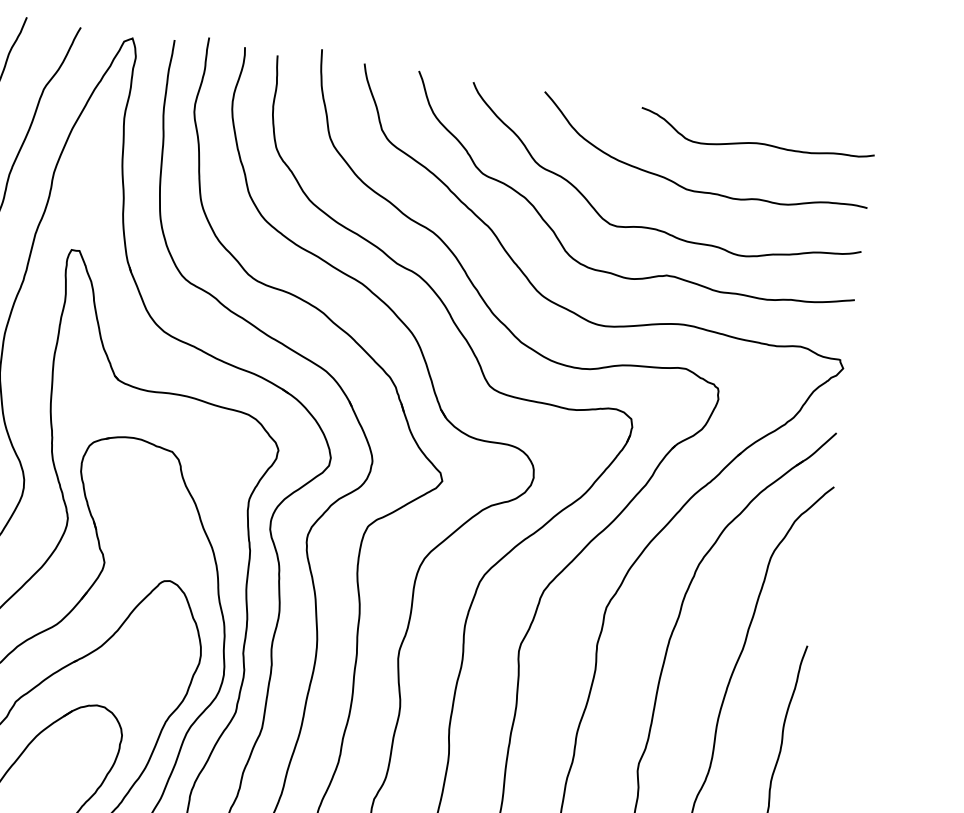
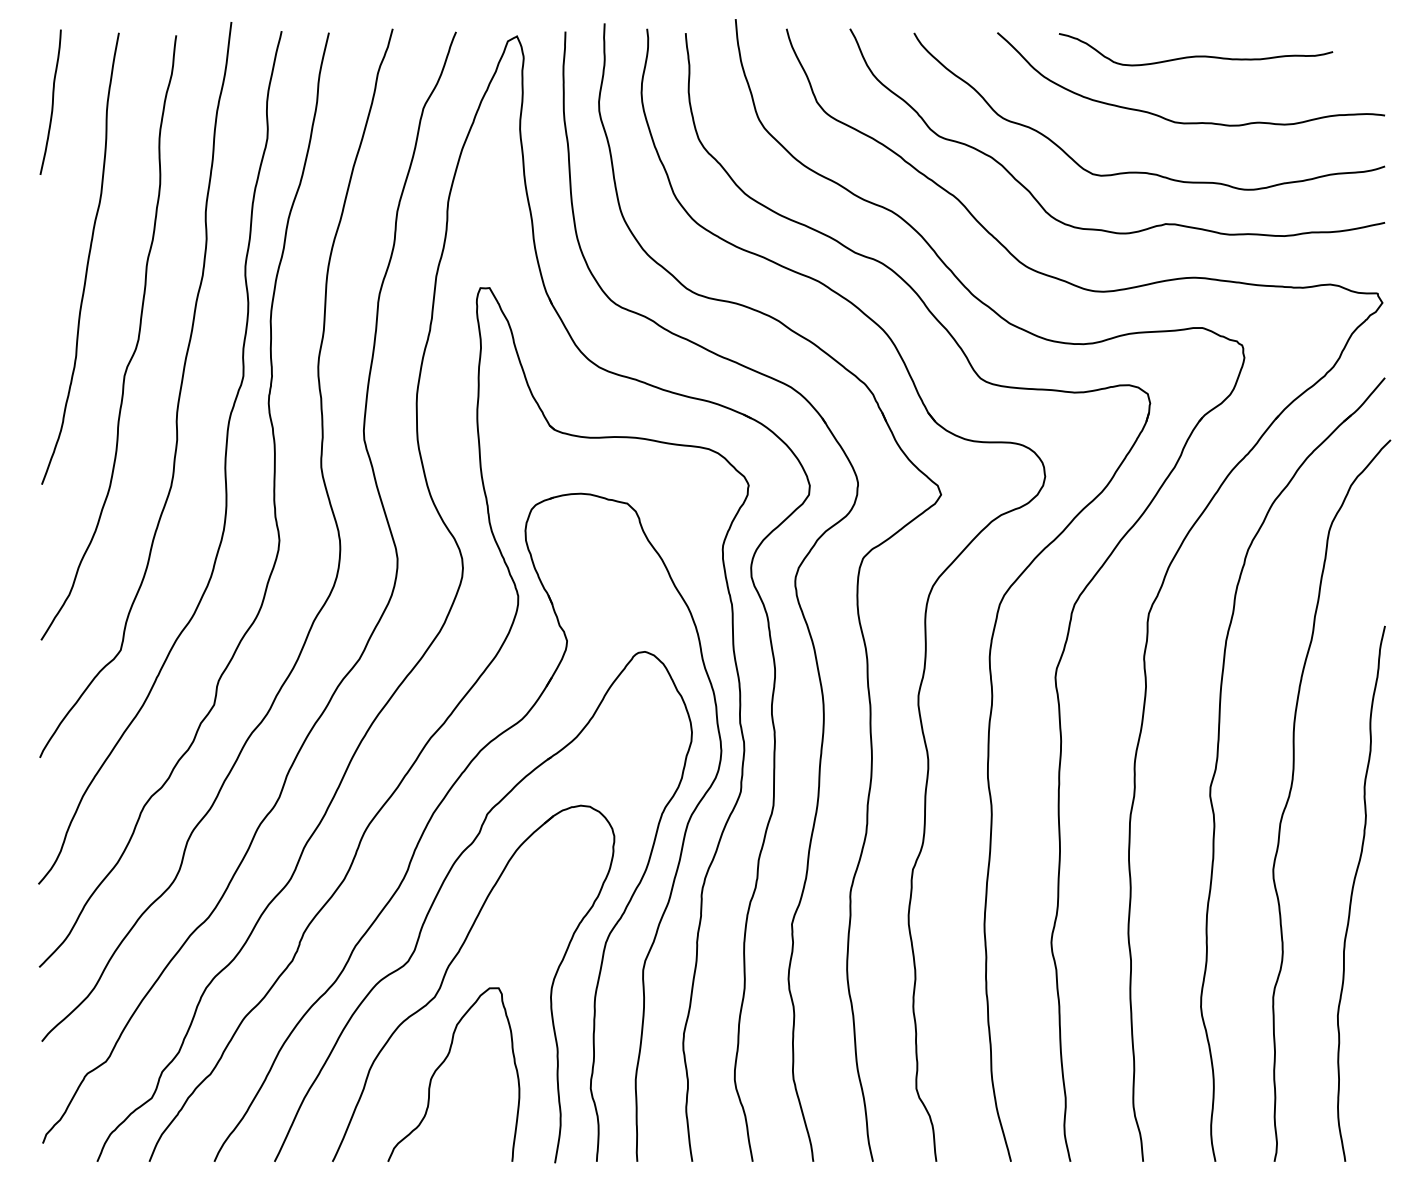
curve: (756, 142) -> (1195, 55), moved

